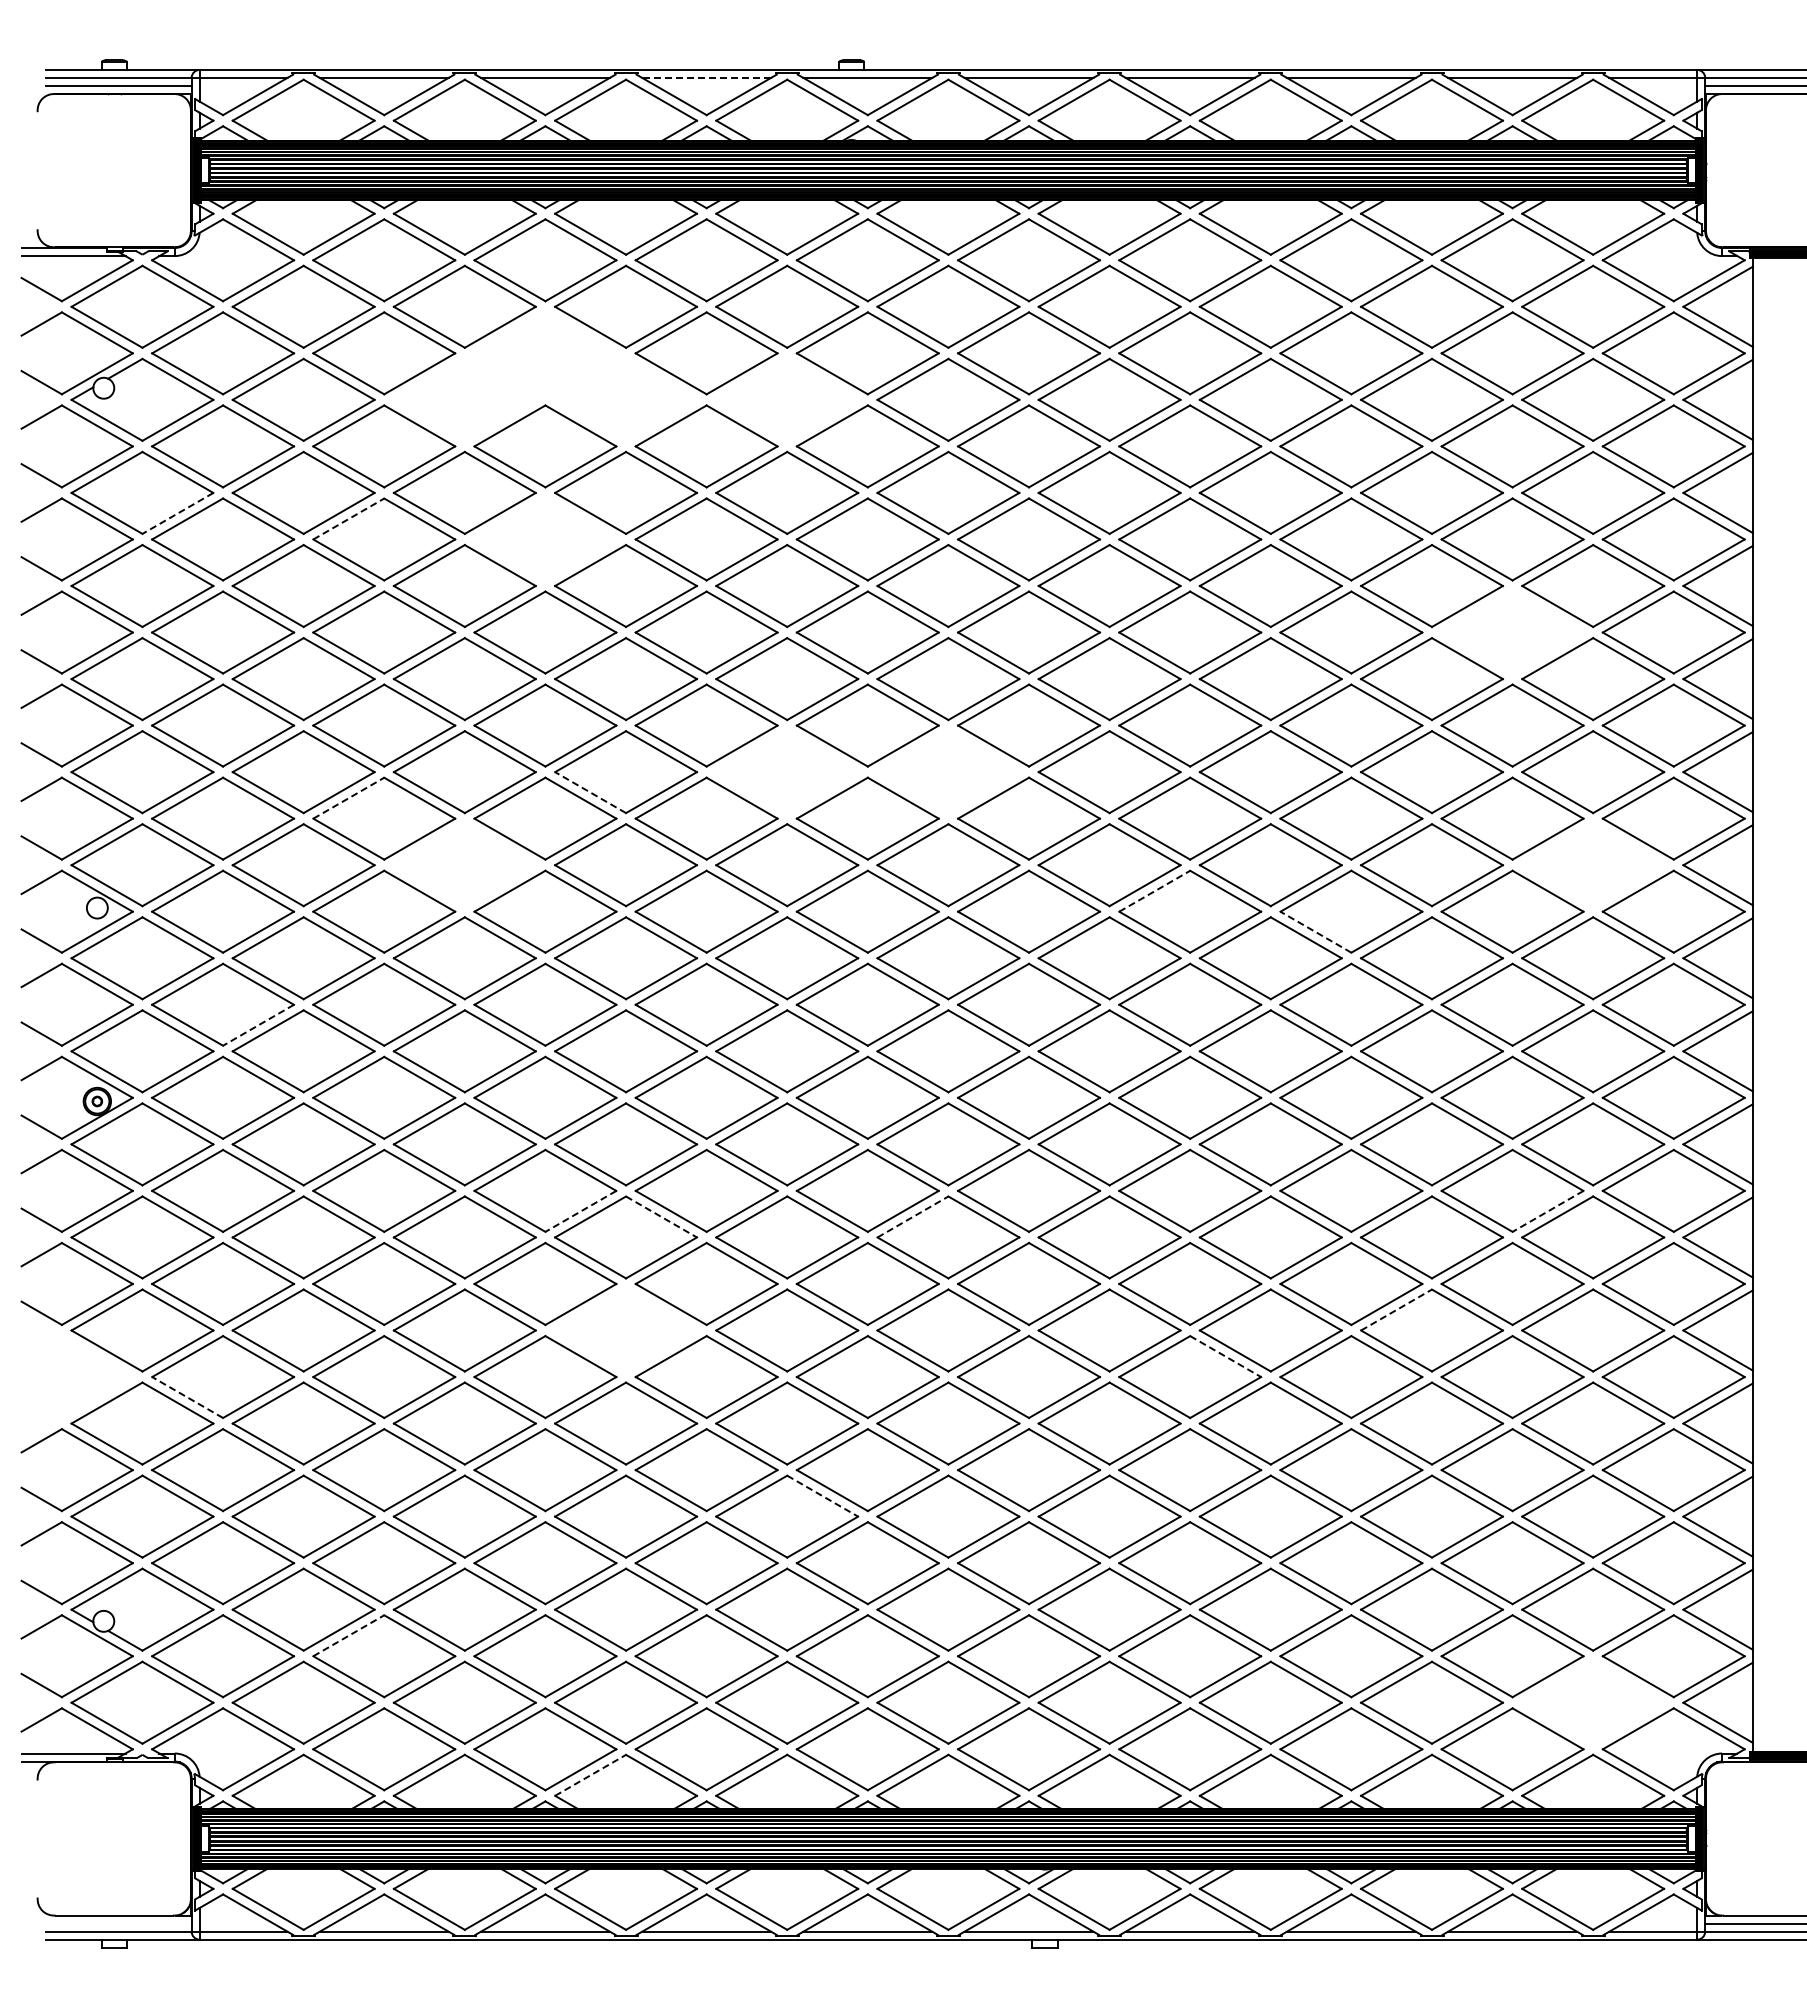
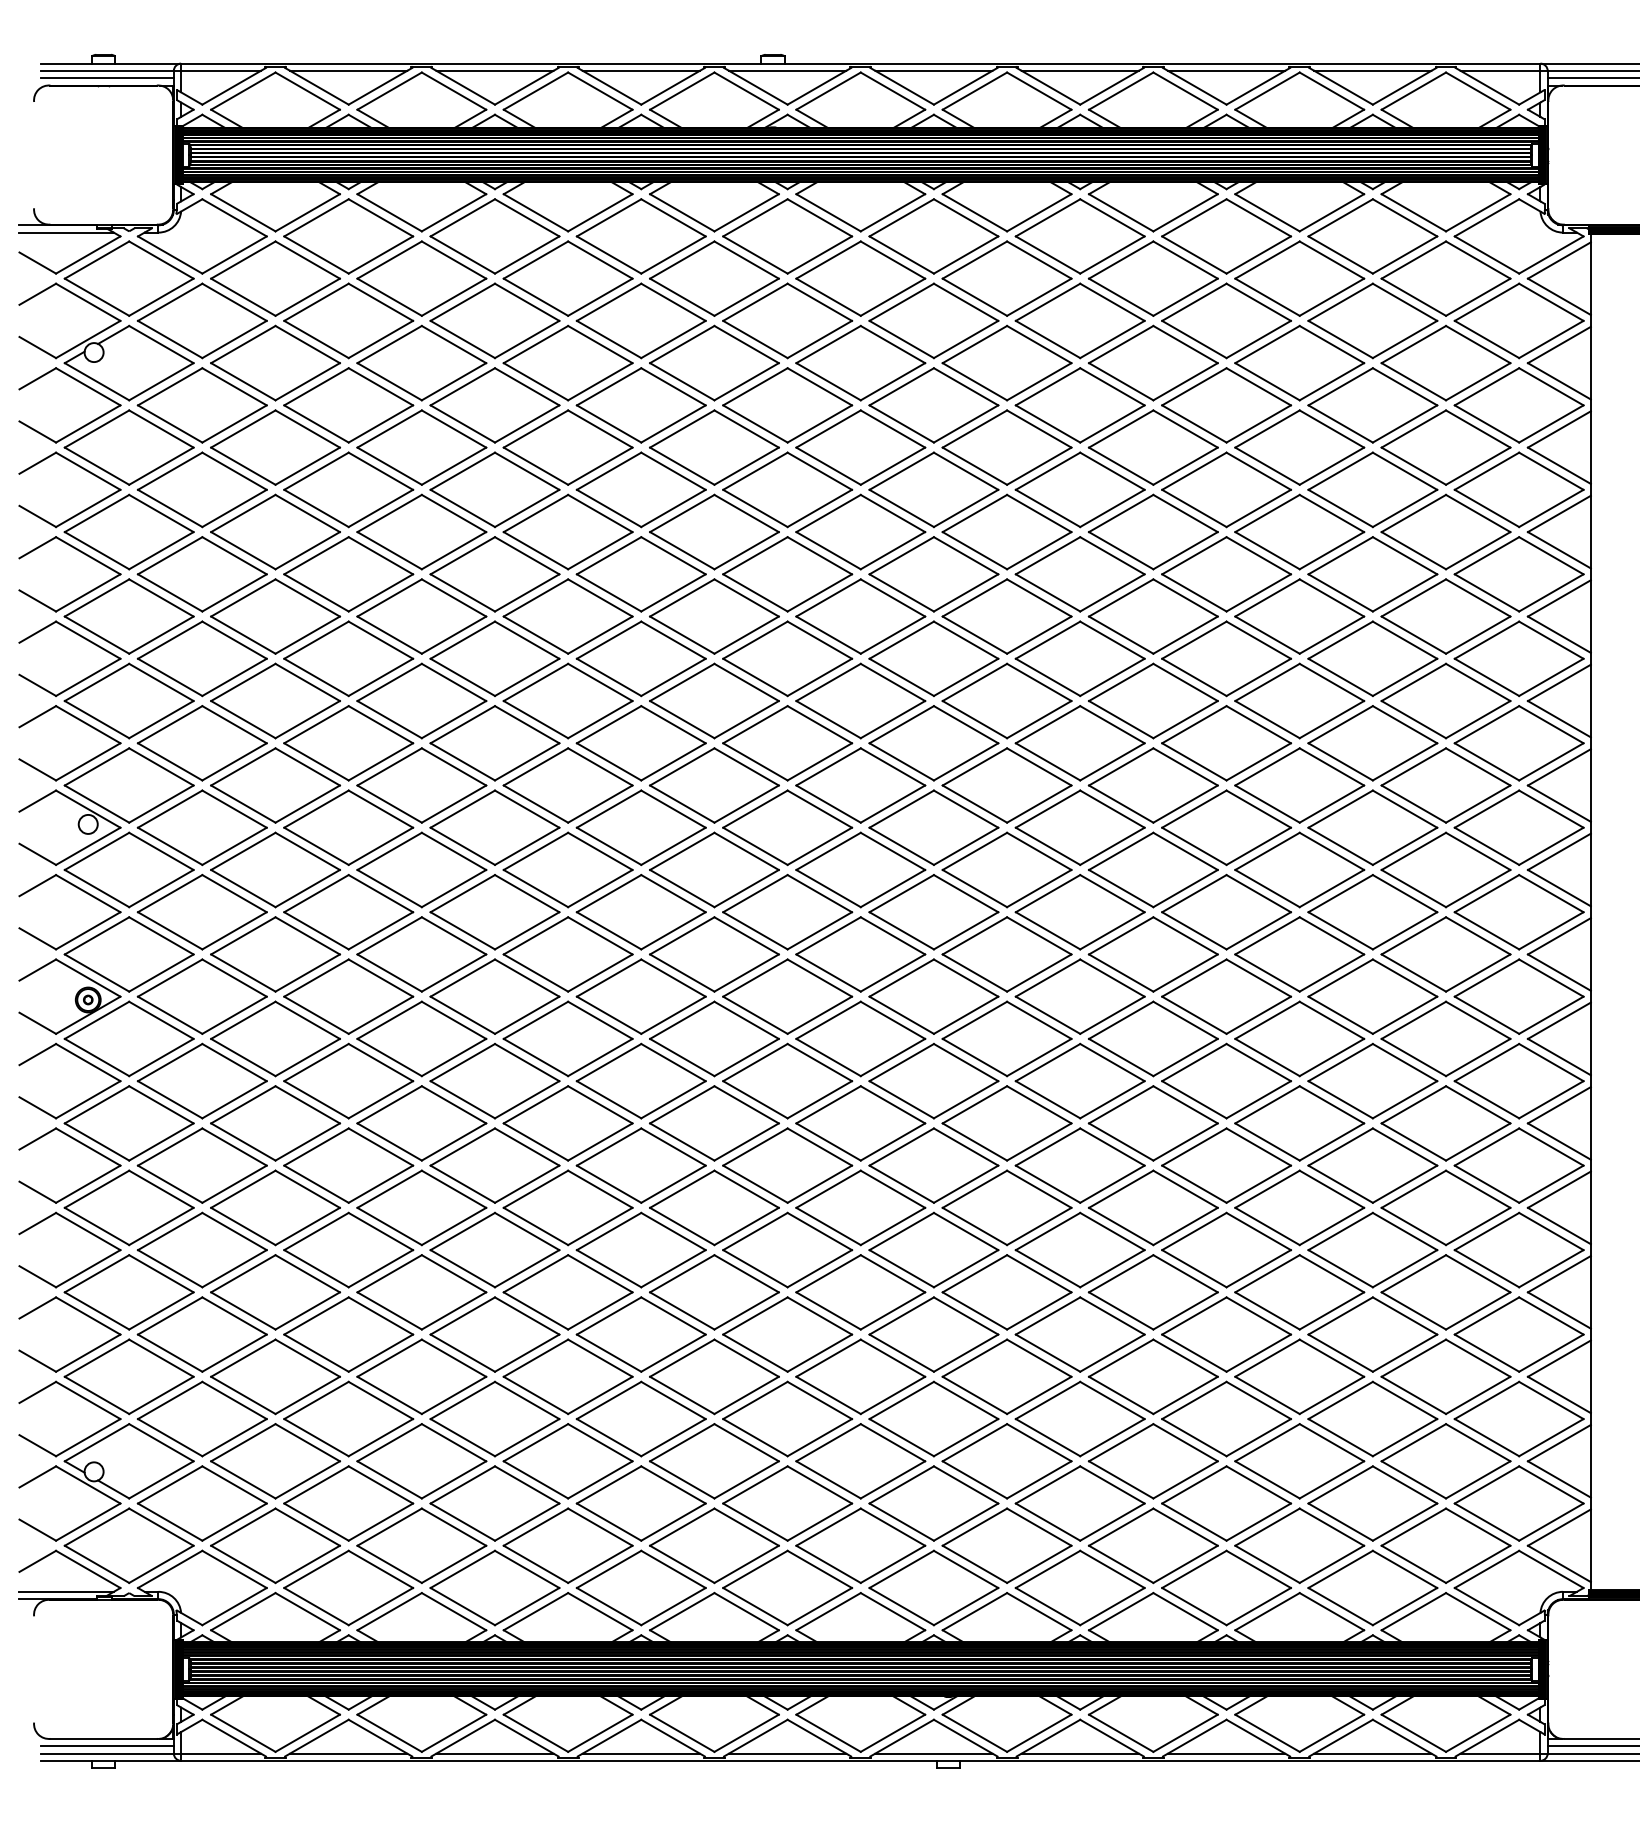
line: (706, 77) -> (641, 70), dashed -> solid
part: (545, 376) -> (495, 341), added
part: (787, 399) -> (714, 362), added
line: (177, 513) -> (161, 466), dashed -> solid
line: (348, 519) -> (316, 471), dashed -> solid
part: (545, 539) -> (495, 489), added
part: (1512, 632) -> (1372, 574), added
part: (787, 772) -> (714, 701), added
part: (948, 772) -> (860, 701), added
line: (590, 792) -> (535, 719), dashed -> solid
line: (348, 798) -> (316, 724), dashed -> solid
part: (464, 865) -> (421, 785), added
part: (1593, 865) -> (1446, 785), added
line: (1154, 891) -> (1047, 809), dashed -> solid
line: (1315, 932) -> (1193, 846), dashed -> solid
line: (258, 1025) -> (234, 931), dashed -> solid
line: (580, 1211) -> (526, 1099), dashed -> solid
line: (1548, 1211) -> (1405, 1099), dashed -> solid
line: (661, 1216) -> (600, 1104), dashed -> solid
line: (912, 1216) -> (828, 1104), dashed -> solid
line: (1396, 1310) -> (1267, 1189), dashed -> solid
part: (626, 1330) -> (568, 1207), added
line: (1225, 1356) -> (1112, 1231), dashed -> solid
line: (187, 1397) -> (170, 1268), dashed -> solid
part: (91, 1399) -> (82, 1270), added
line: (822, 1496) -> (746, 1358), dashed -> solid
line: (348, 1635) -> (316, 1484), dashed -> solid
part: (1593, 1702) -> (1446, 1545), added
line: (590, 1775) -> (535, 1611), dashed -> solid
line: (118, 1923) -> (107, 1746), added

